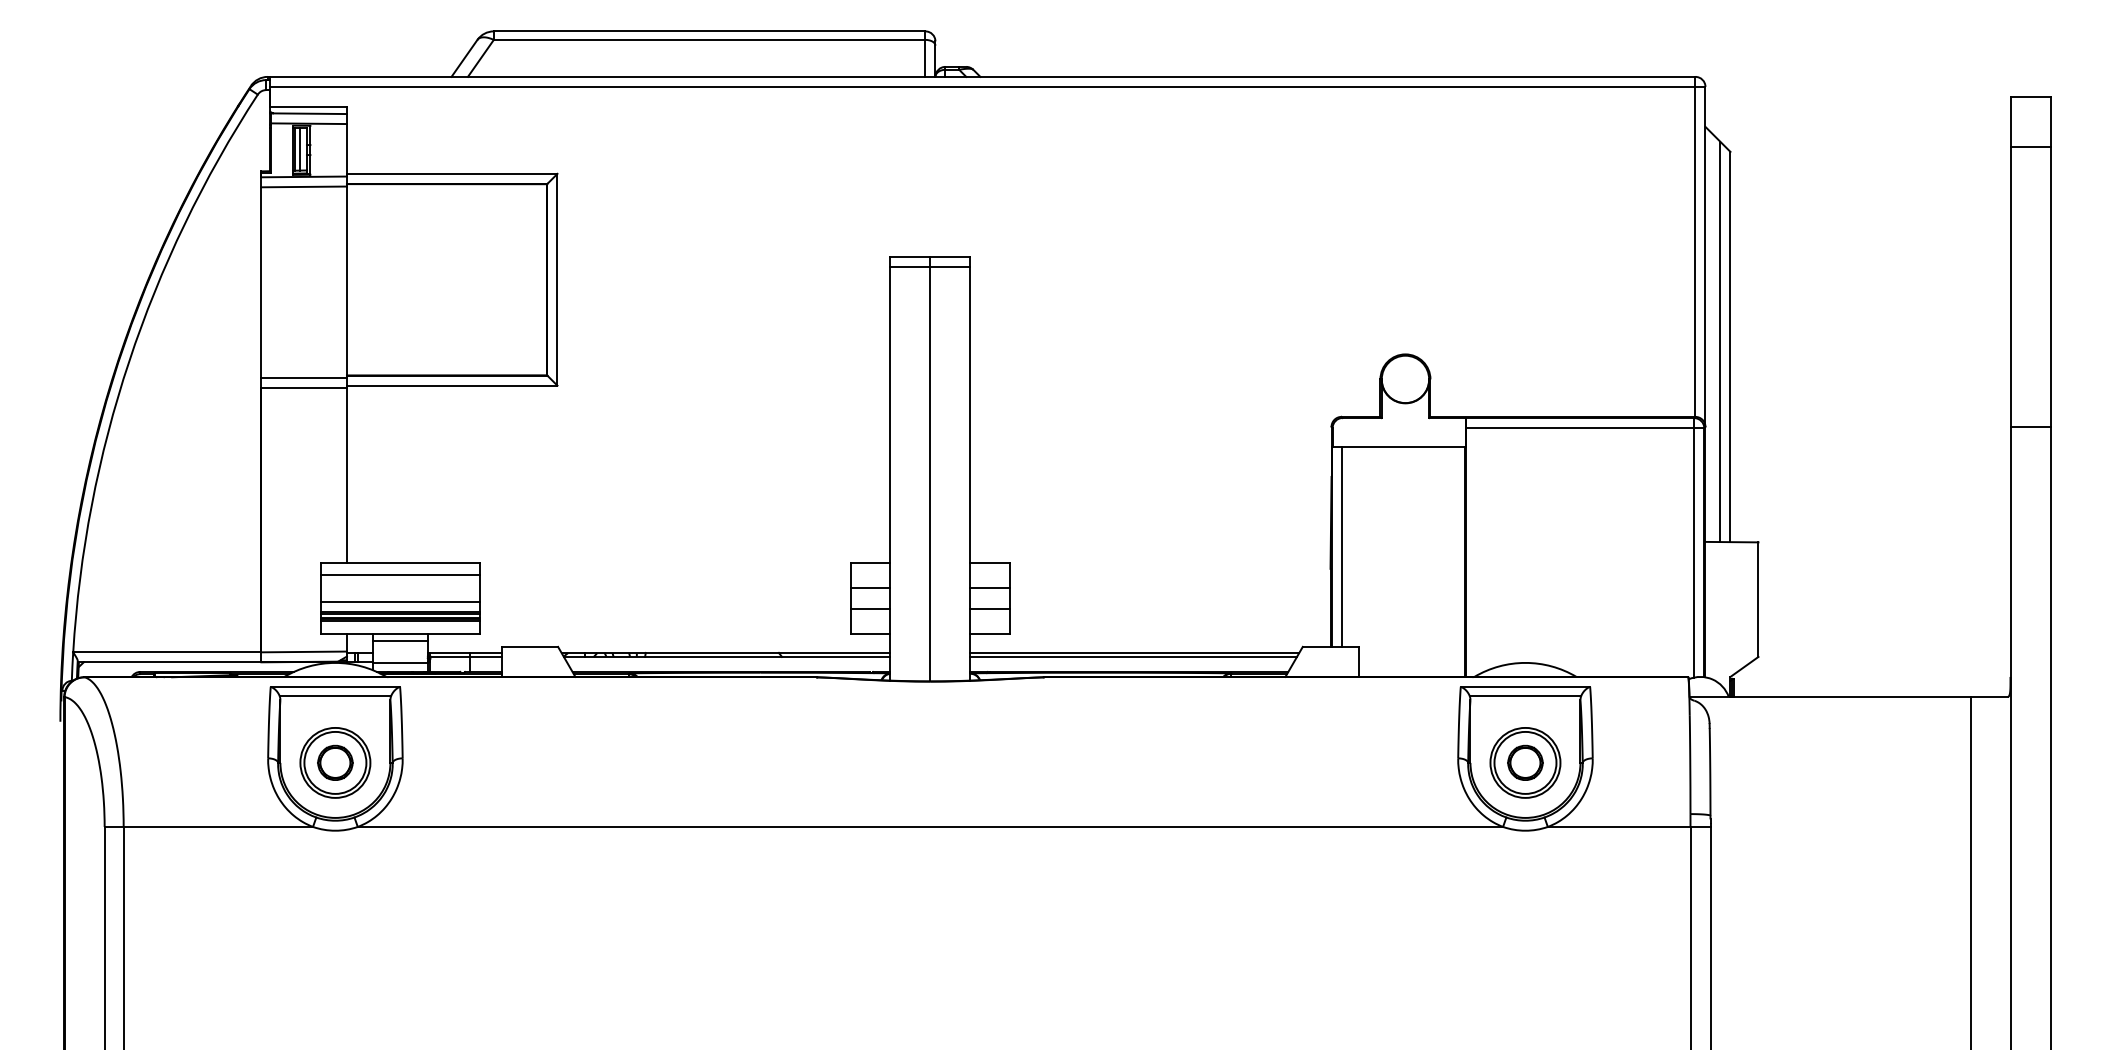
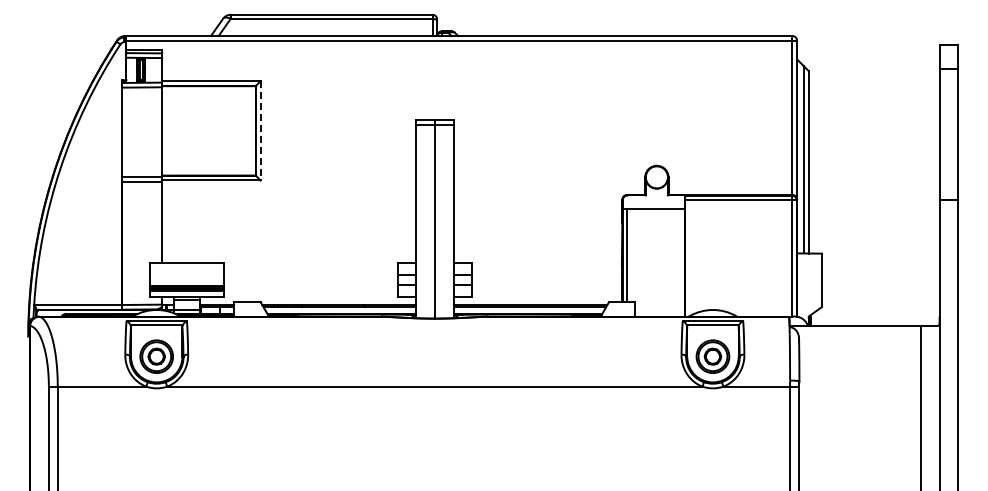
line: (557, 278) -> (260, 130), solid -> dashed
line: (401, 574) -> (187, 268), removed
line: (401, 602) -> (187, 281), removed

